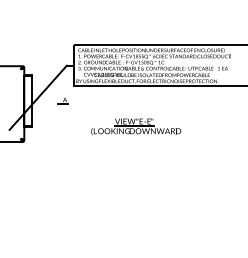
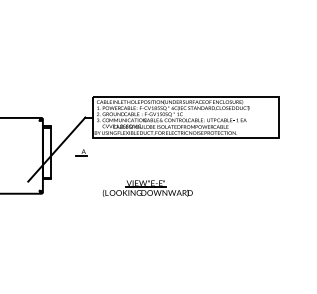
part: (135, 126) -> (147, 188), moved

